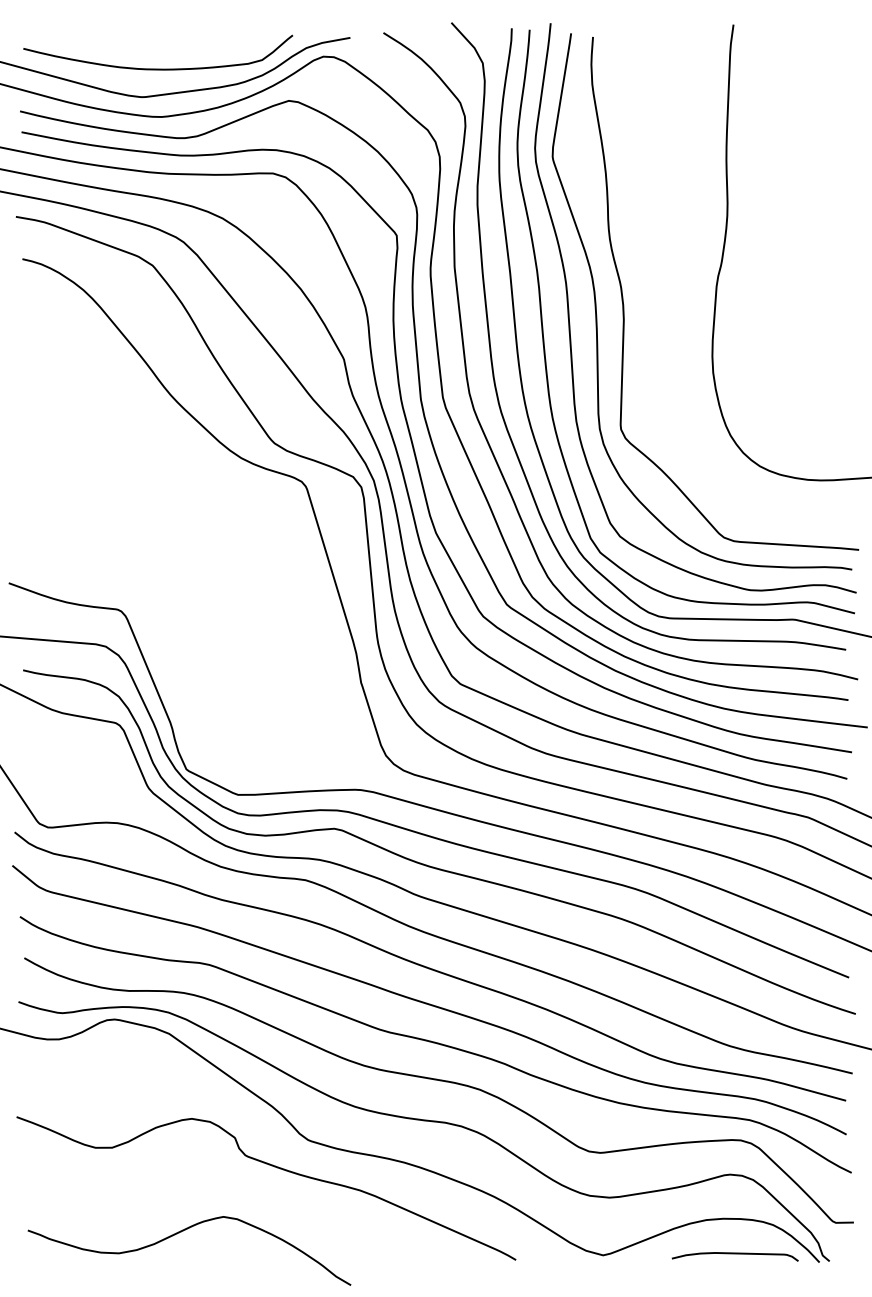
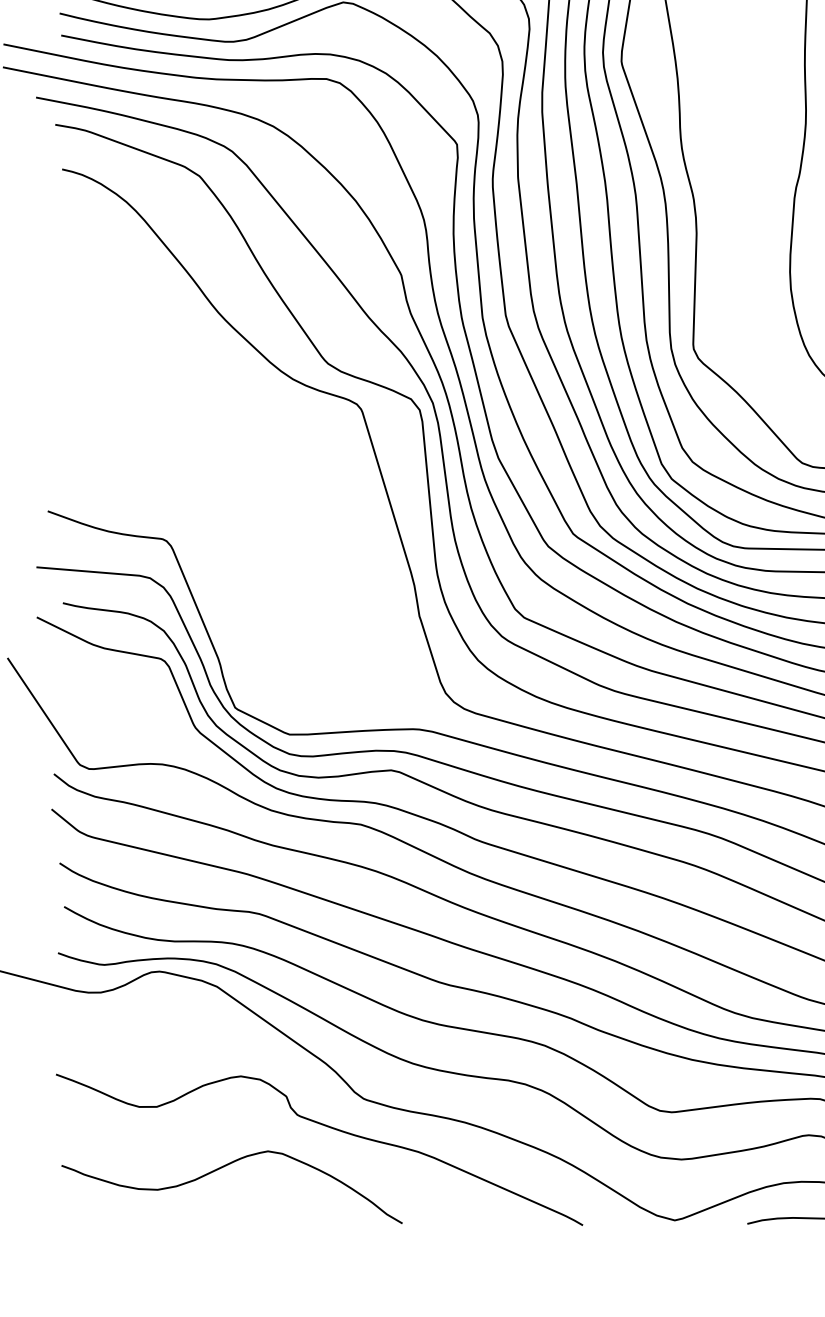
curve: (181, 1232) -> (223, 1167), moved

